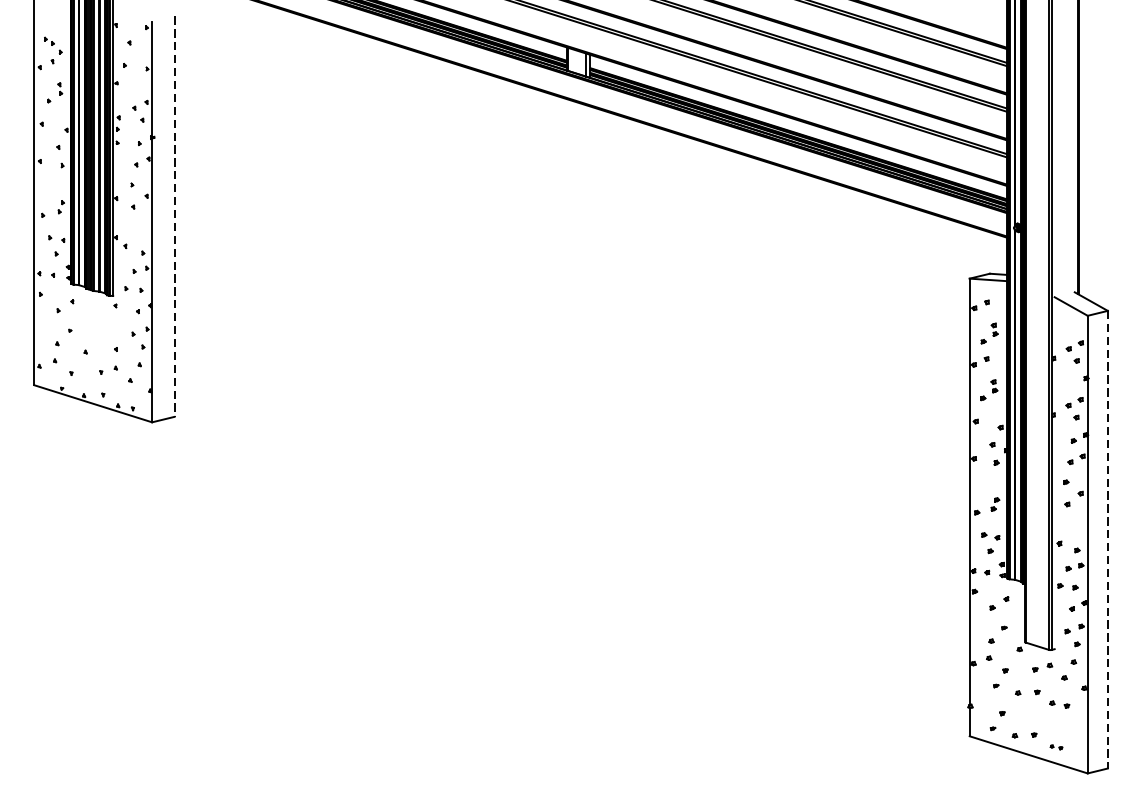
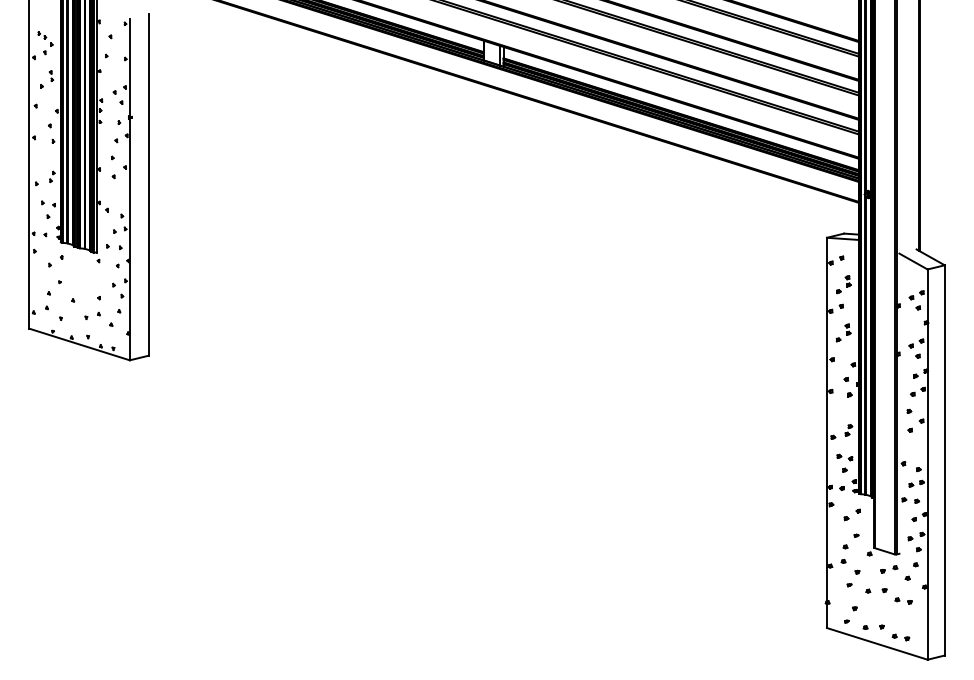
line: (174, 216) -> (148, 184), dashed -> solid
line: (1107, 539) -> (944, 460), dashed -> solid
part: (1055, 747) -> (900, 637), size x1.67

